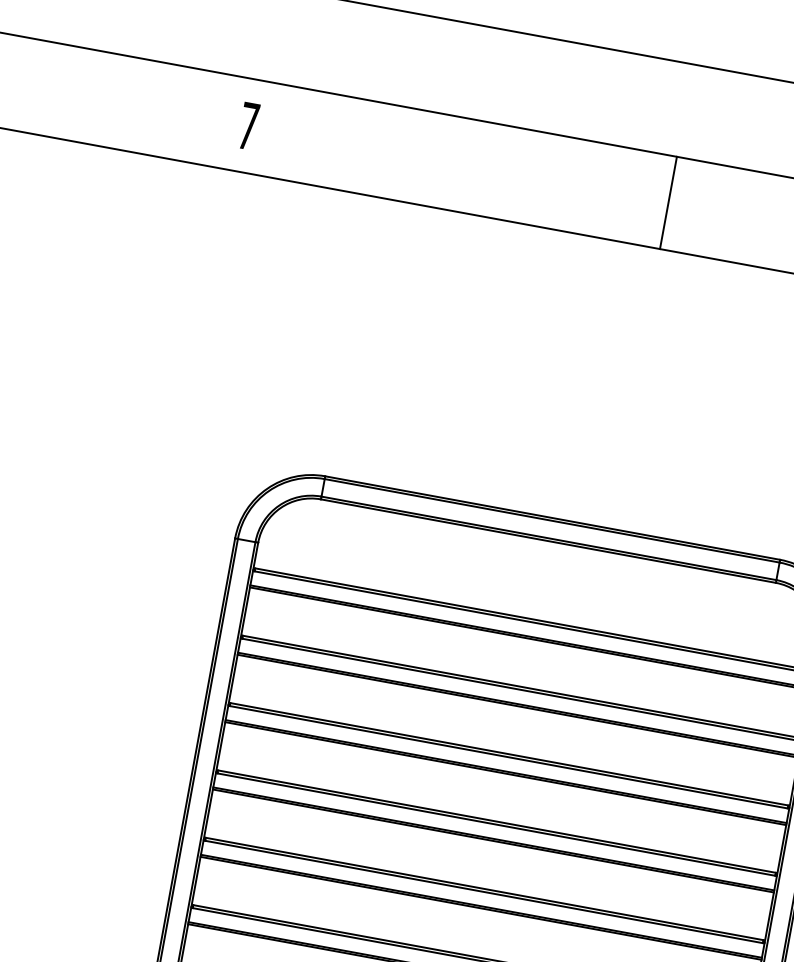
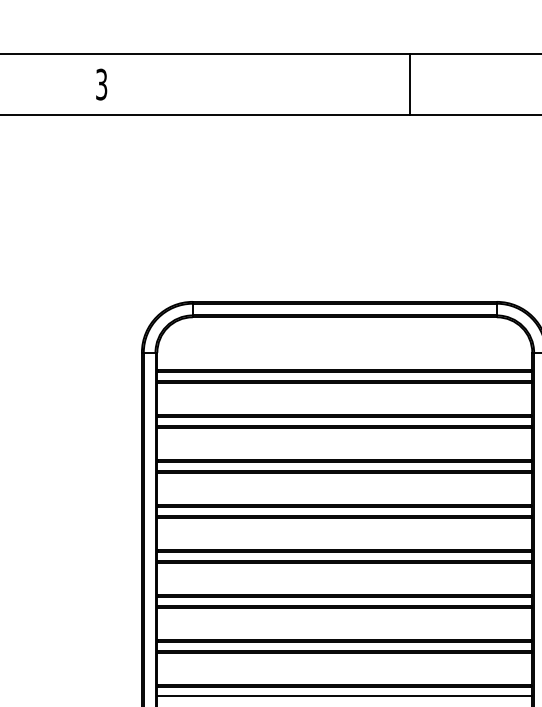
text: (248, 125) -> (101, 84), 7 -> 3
line: (668, 203) -> (410, 84), moved

